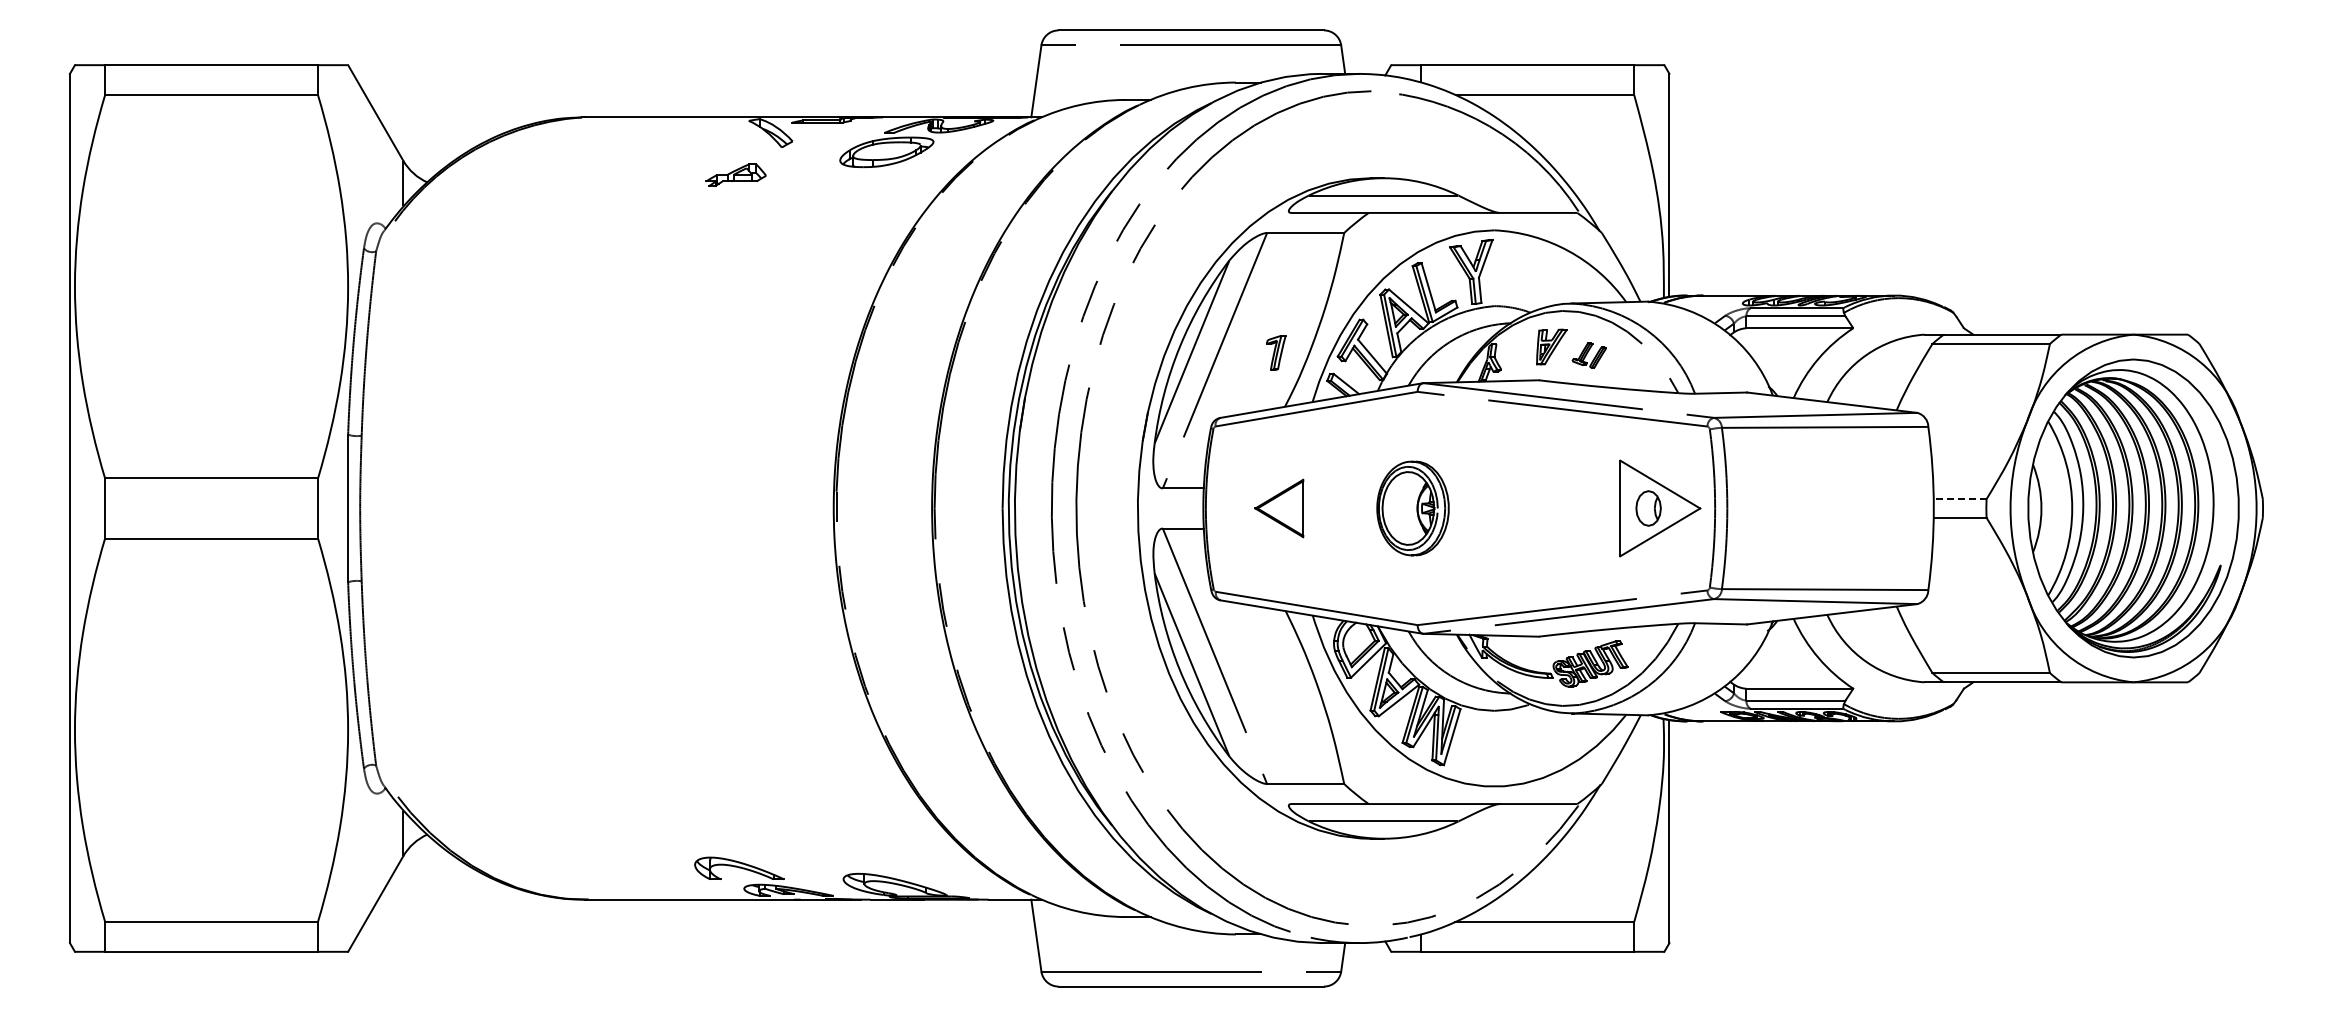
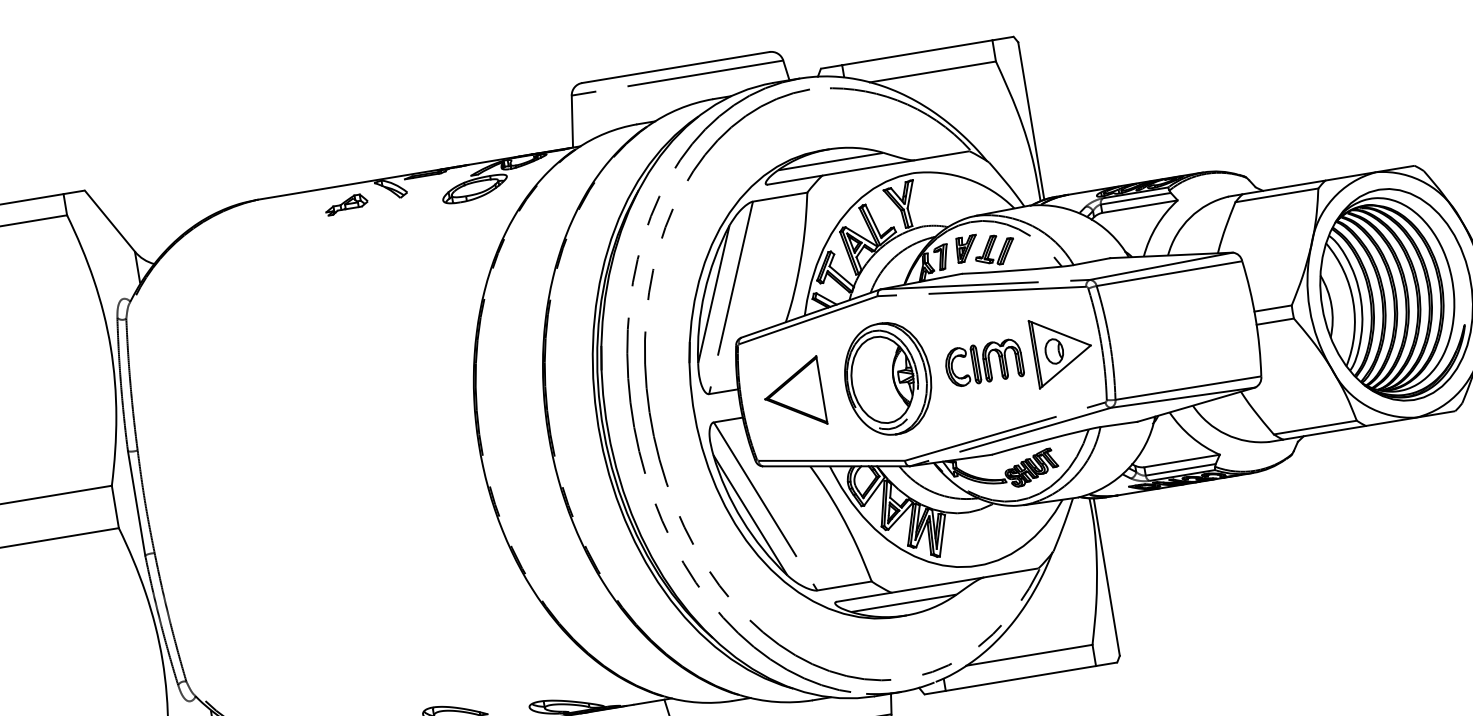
part: (735, 174) -> (346, 204), moved
part: (1276, 352) -> (942, 256), moved
part: (1589, 355) -> (994, 250), size x1.67
line: (1959, 499) -> (1272, 308), dashed -> solid
part: (1279, 508) -> (793, 394), size x1.67
part: (1412, 508) -> (887, 379), size x1.67
part: (1548, 508) -> (983, 363), added
line: (1624, 508) -> (1037, 354), added

